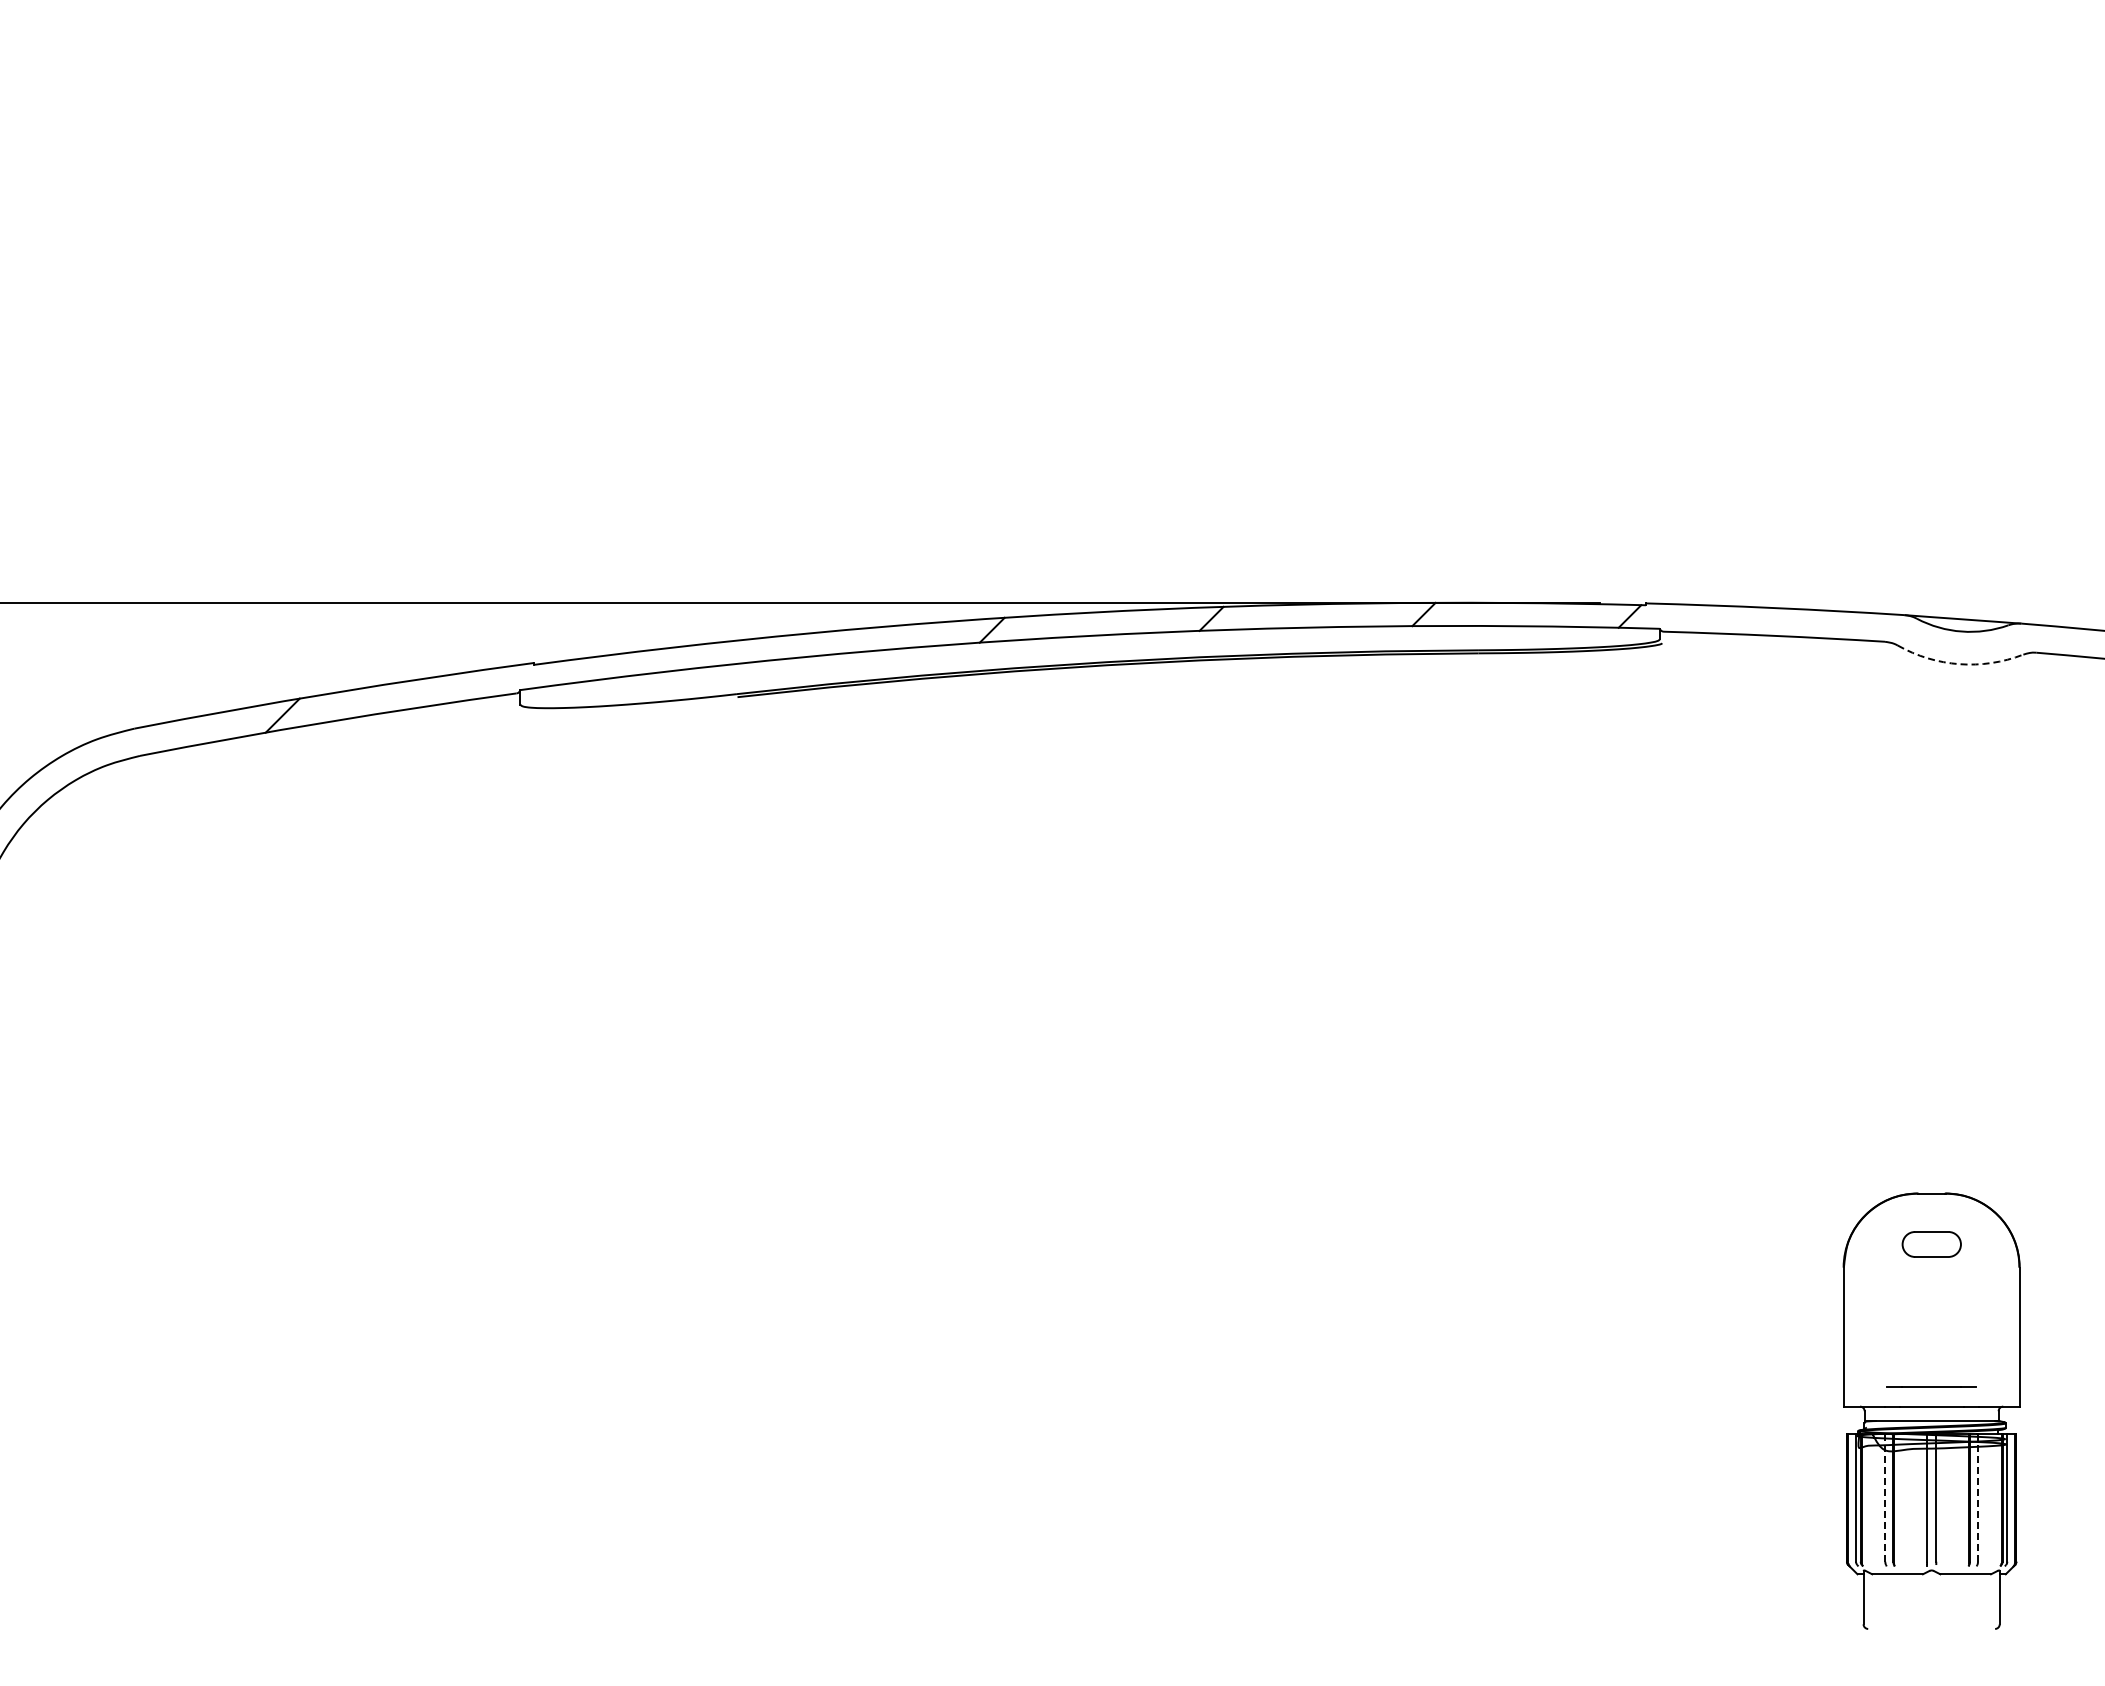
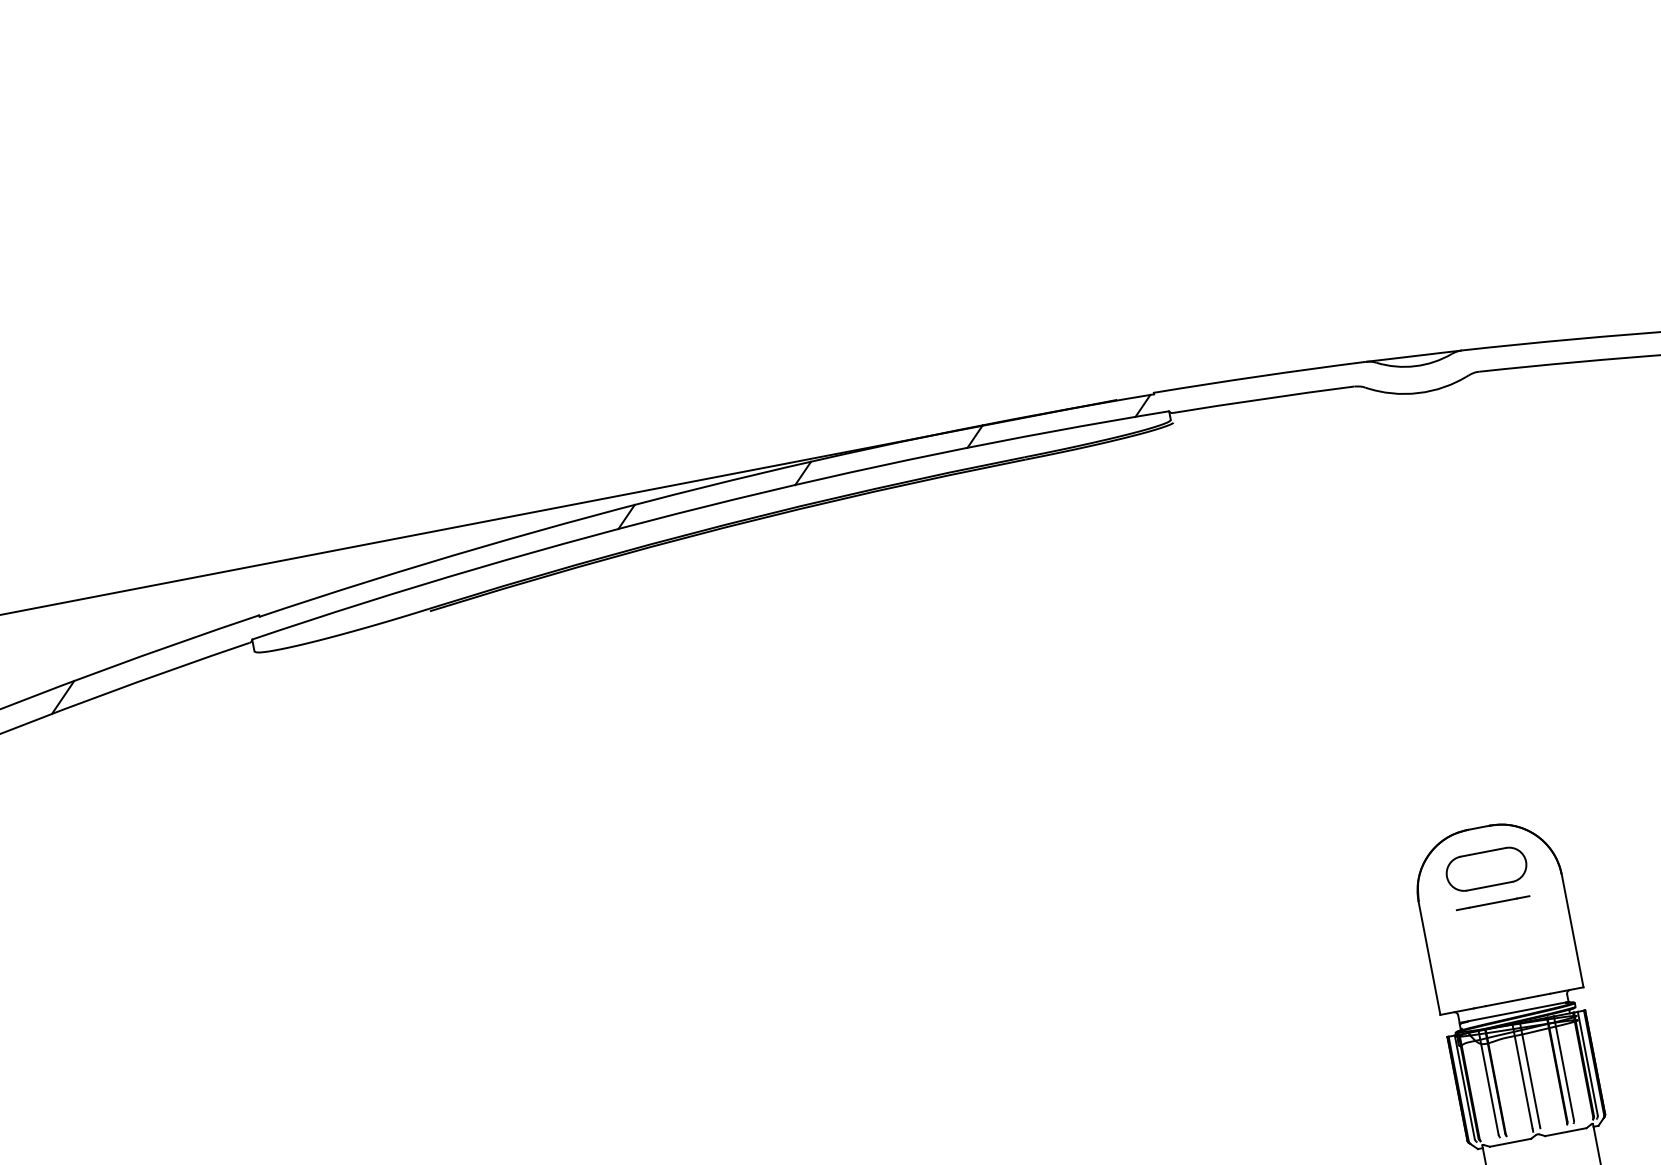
arc: (1959, 664) -> (1418, 393), dashed -> solid
part: (1931, 1244) -> (1486, 869), size x1.67
line: (1931, 1386) -> (1492, 902), moved
line: (1885, 1498) -> (1488, 1083), dashed -> solid
line: (1977, 1498) -> (1563, 1068), dashed -> solid

